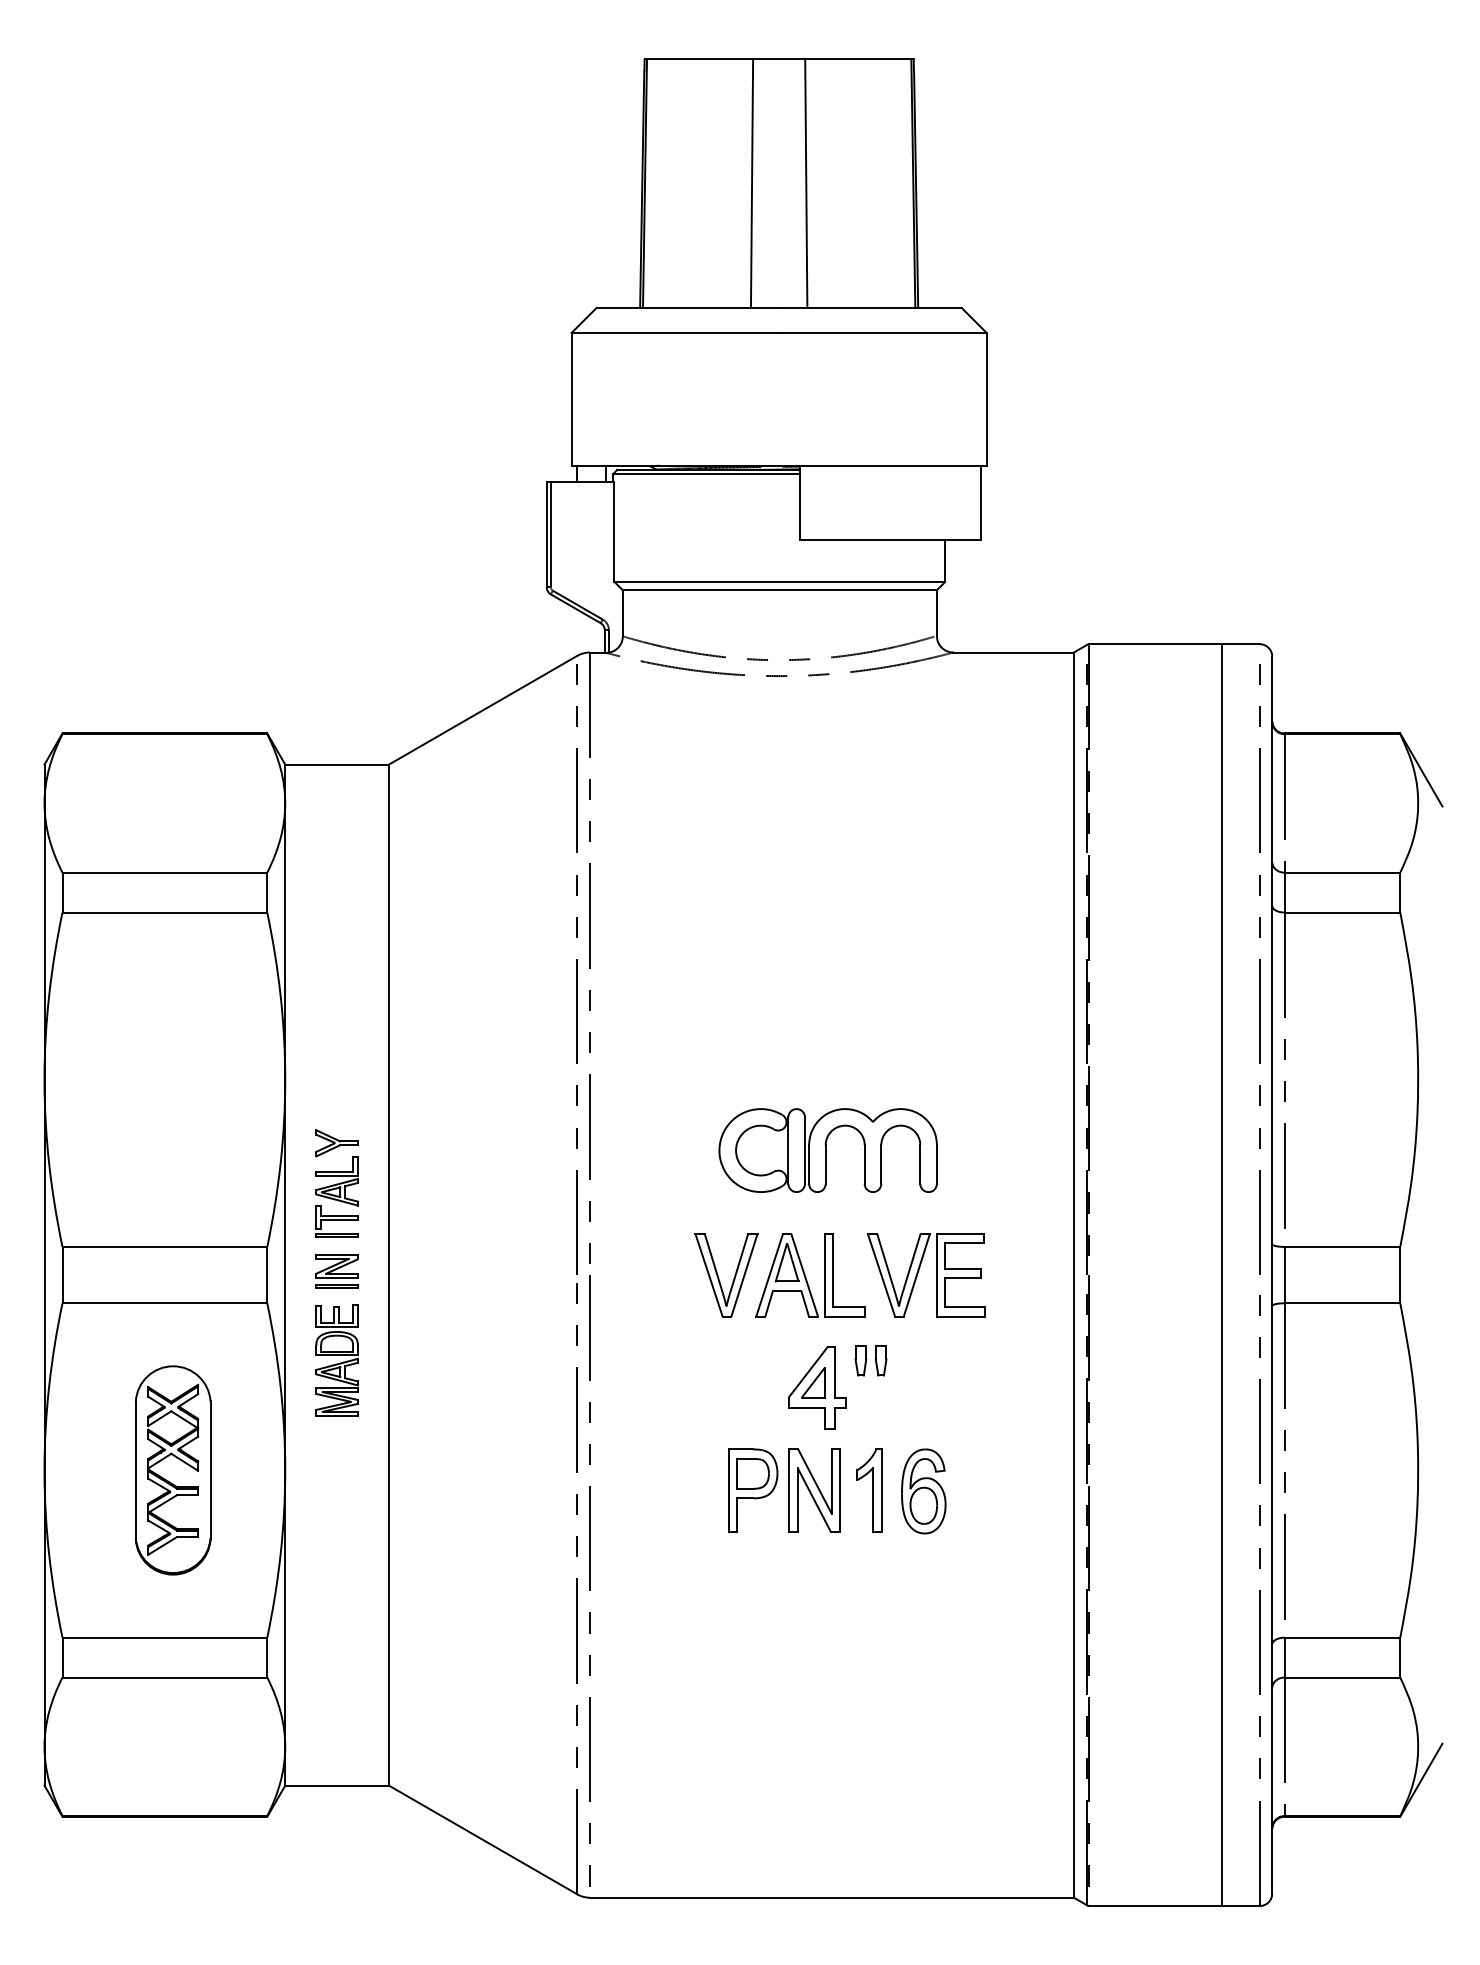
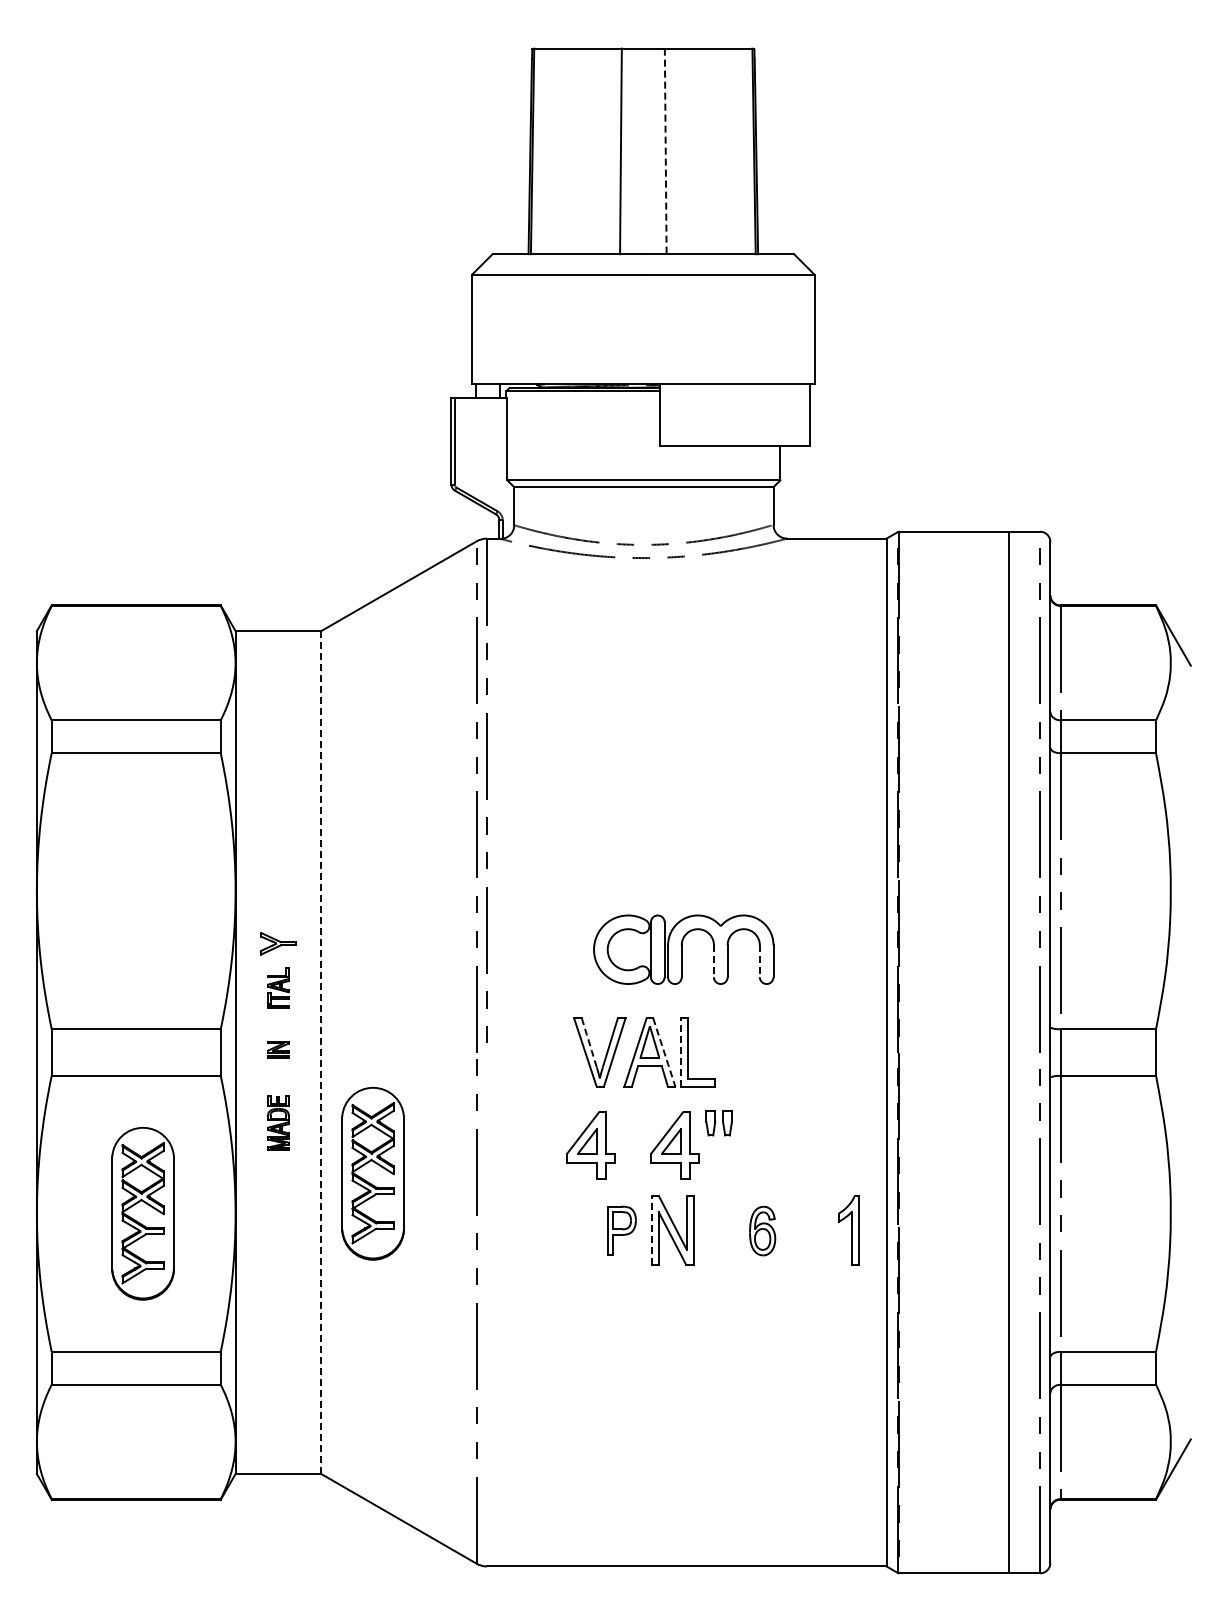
line: (806, 183) -> (665, 151), solid -> dashed
line: (864, 1164) -> (713, 961), solid -> dashed
line: (919, 1164) -> (759, 961), solid -> dashed
part: (337, 1196) -> (278, 987), size x0.6
line: (713, 1262) -> (589, 1042), solid -> dashed
part: (337, 1271) -> (278, 1049), size x0.6
part: (918, 1273) -> (758, 1051), removed
line: (825, 1275) -> (681, 1052), solid -> dashed
line: (389, 1276) -> (321, 1053), solid -> dashed
line: (804, 1276) -> (664, 1053), solid -> dashed
part: (337, 1359) -> (278, 1122), size x0.6
part: (715, 1387) -> (590, 1145), added
part: (451, 1421) -> (372, 1173), added
part: (752, 1490) -> (621, 1230), size x0.7
line: (789, 1490) -> (651, 1230), solid -> dashed
part: (869, 1490) -> (848, 1230), moved
part: (923, 1490) -> (762, 1230), size x0.7
line: (589, 1580) -> (486, 1304), removed

